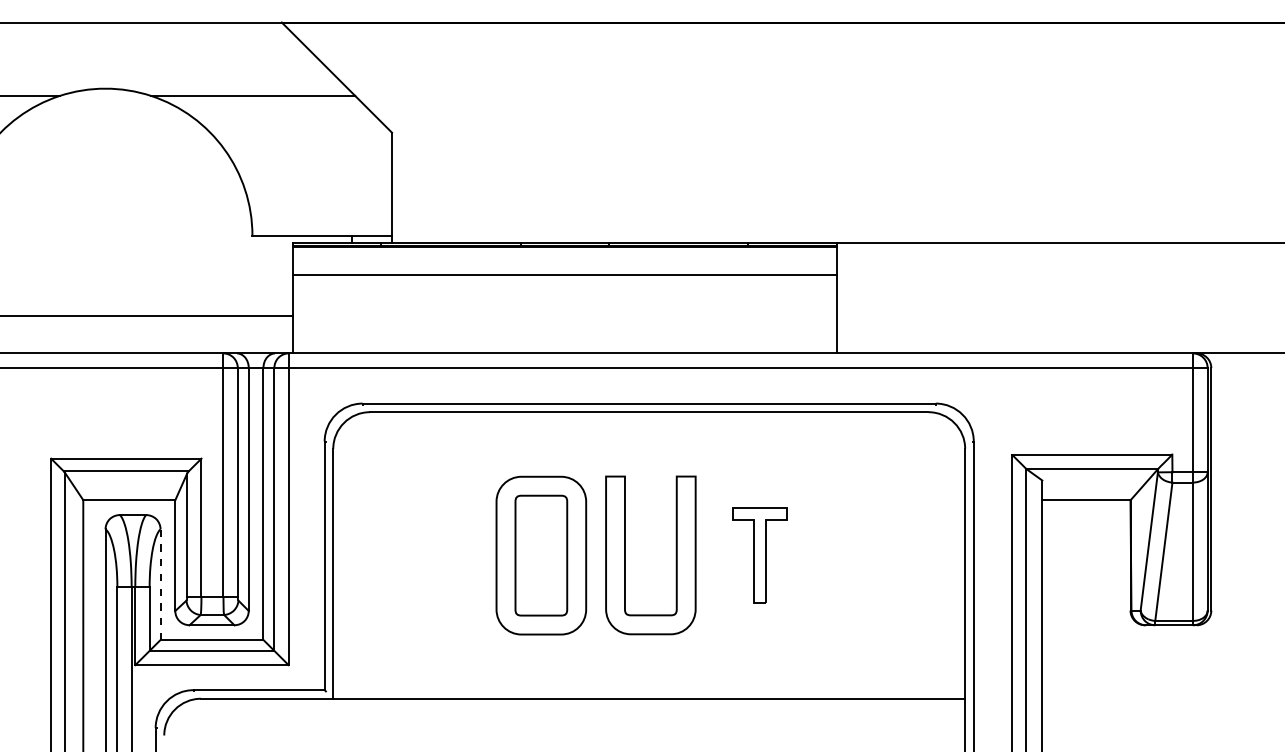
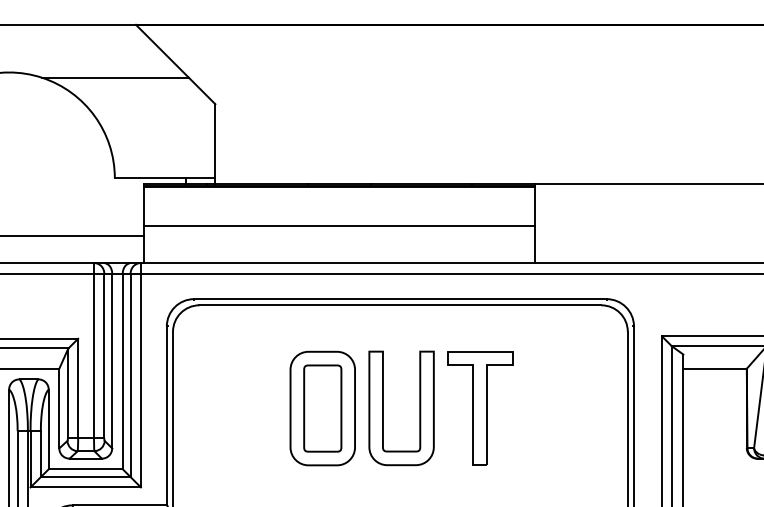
line: (564, 274) -> (339, 225), moved
part: (759, 555) -> (479, 408), size x1.67
line: (160, 584) -> (48, 429), dashed -> solid

